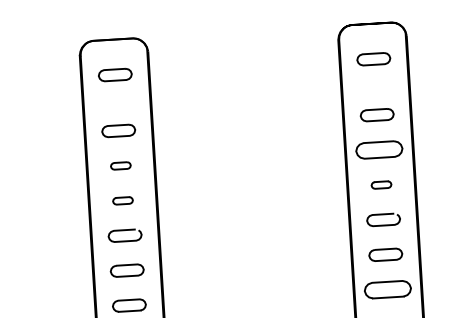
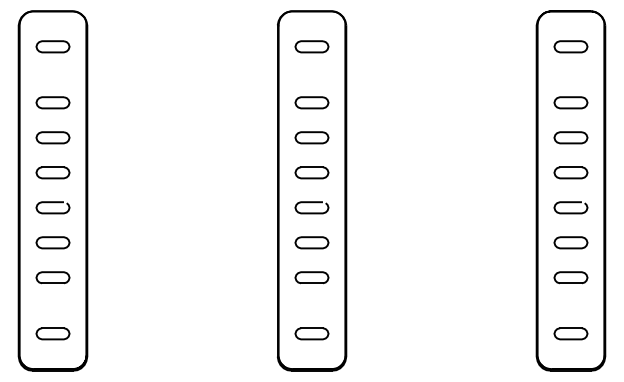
part: (378, 149) -> (570, 137), size x0.71
part: (120, 165) -> (311, 137), size x1.67
part: (381, 184) -> (570, 172), size x1.67
part: (122, 200) -> (311, 172), size x1.67
part: (387, 289) -> (570, 277), size x0.71

